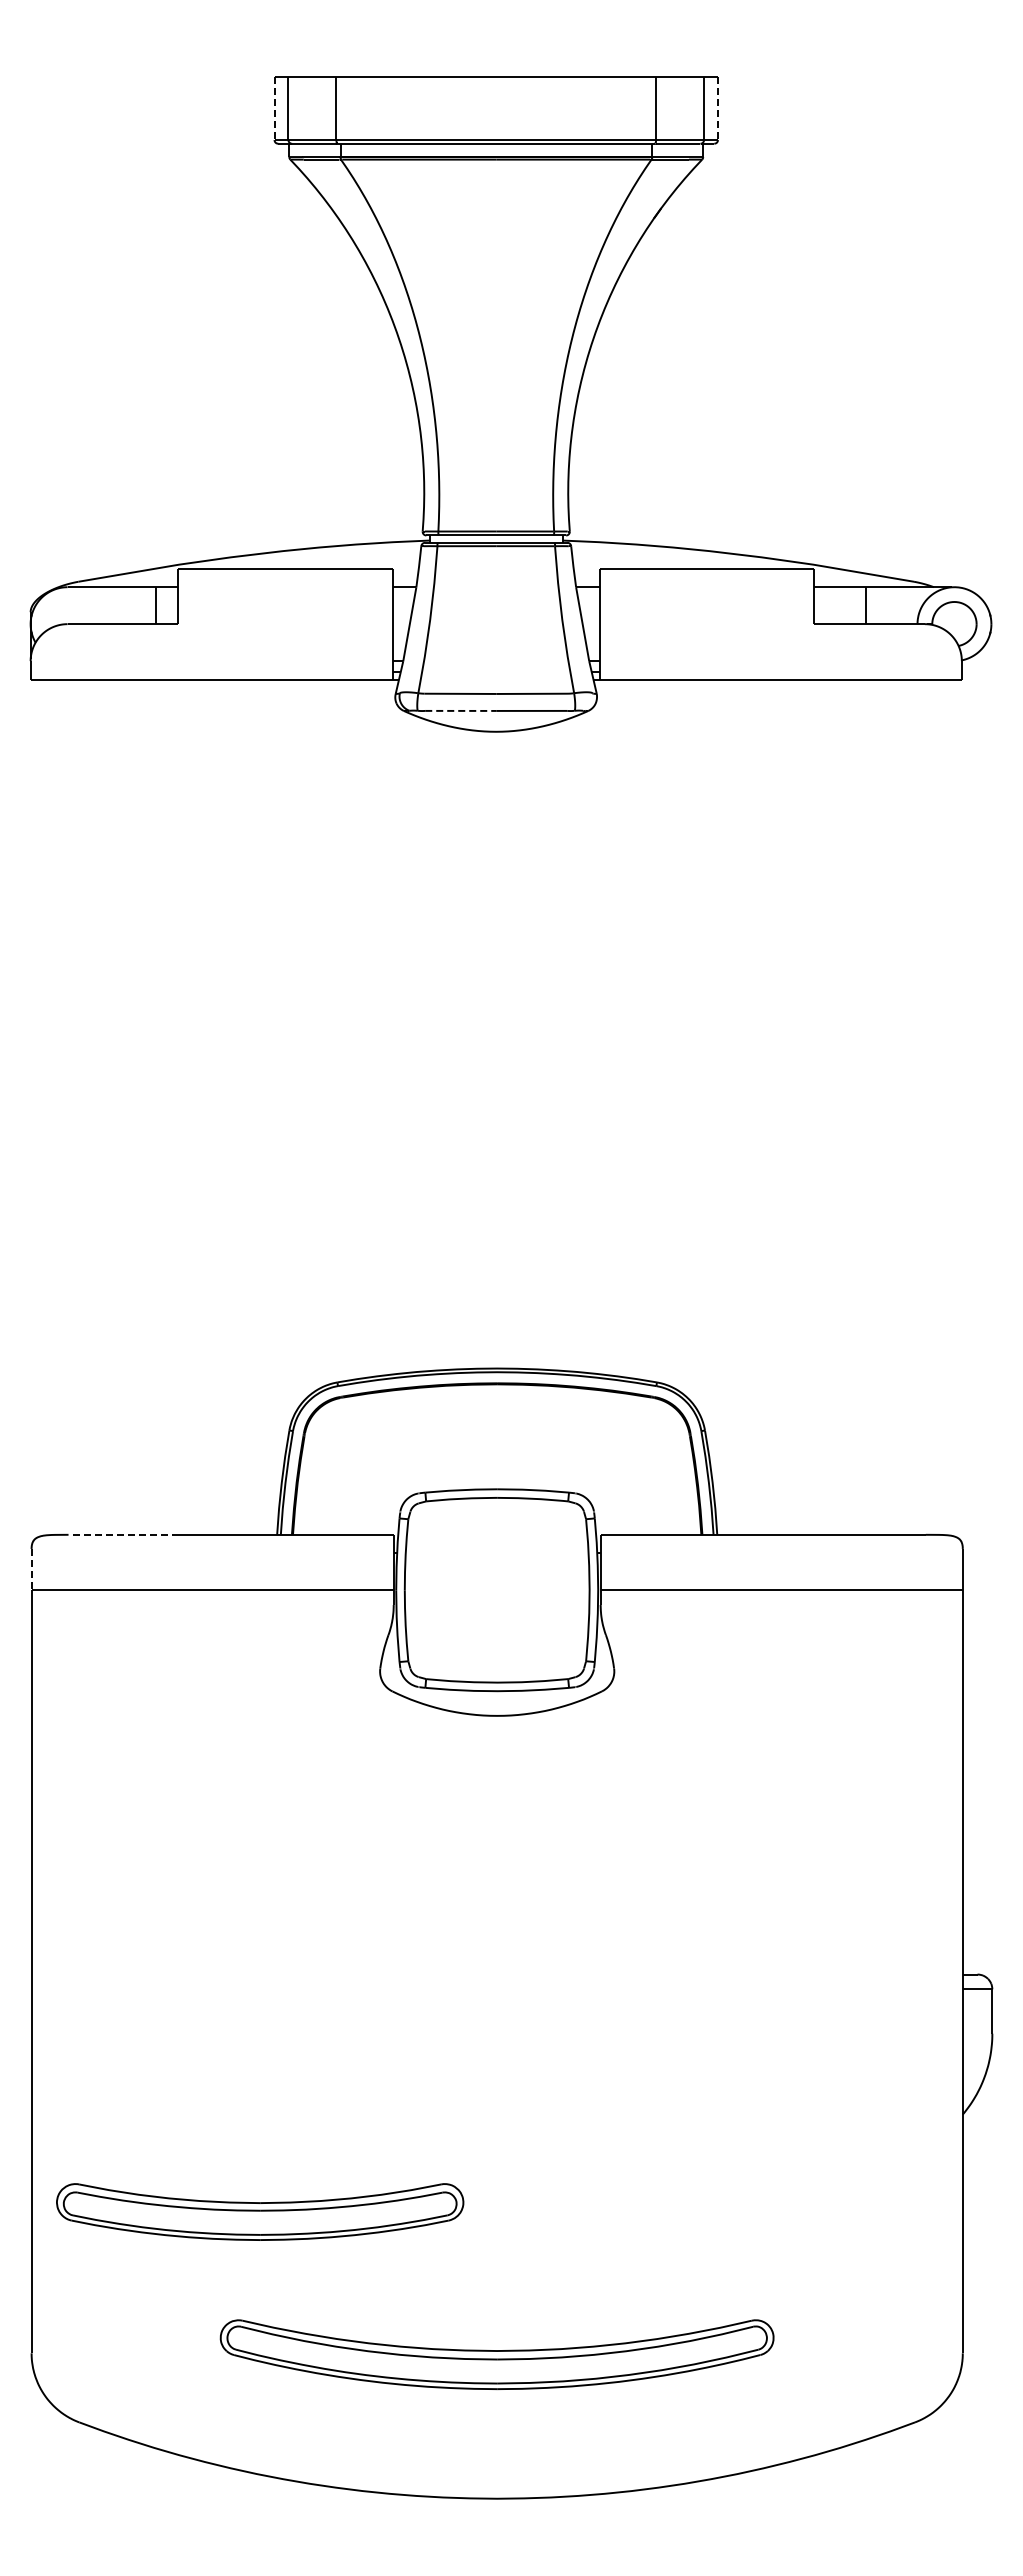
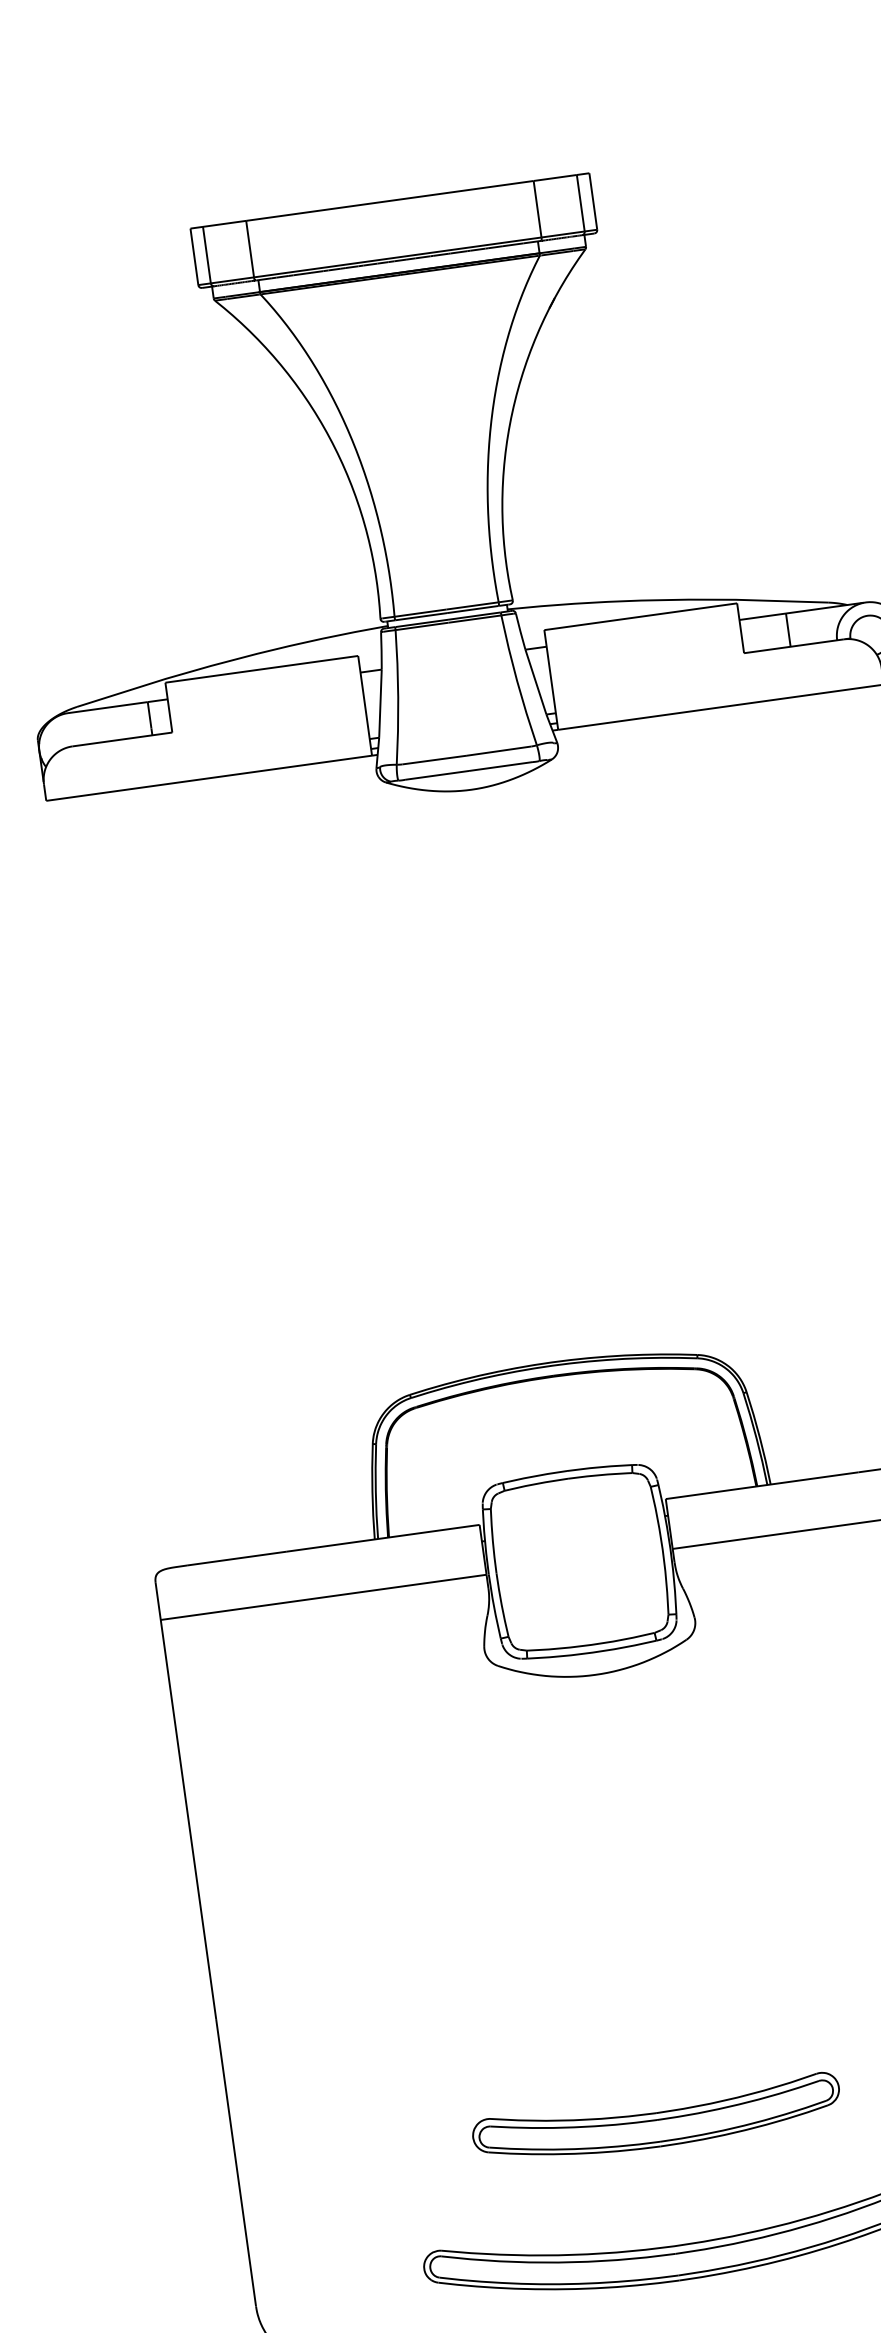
line: (274, 109) -> (194, 257), dashed -> solid
line: (717, 109) -> (592, 202), dashed -> solid
line: (460, 710) -> (436, 775), dashed -> solid
line: (123, 1534) -> (236, 1558), dashed -> solid
line: (31, 1569) -> (158, 1601), dashed -> solid
part: (260, 2211) -> (657, 2120), moved

